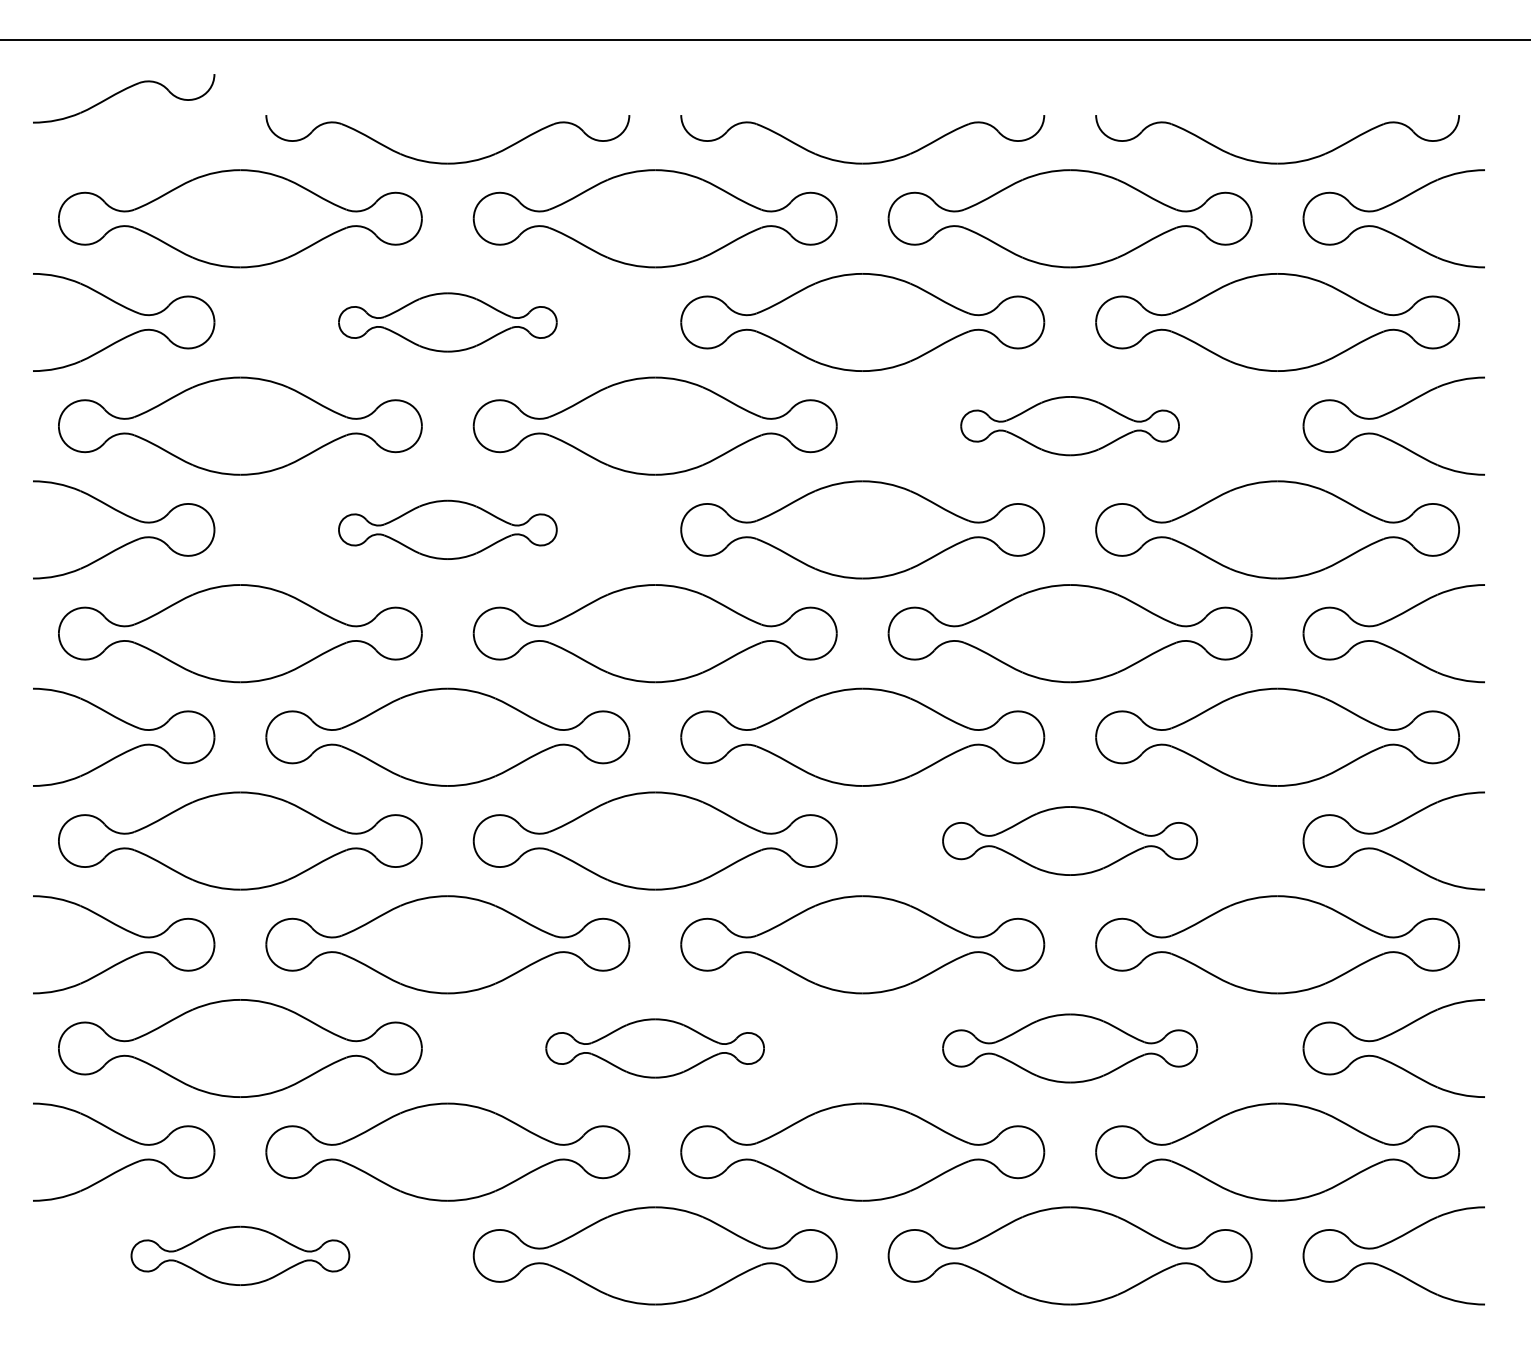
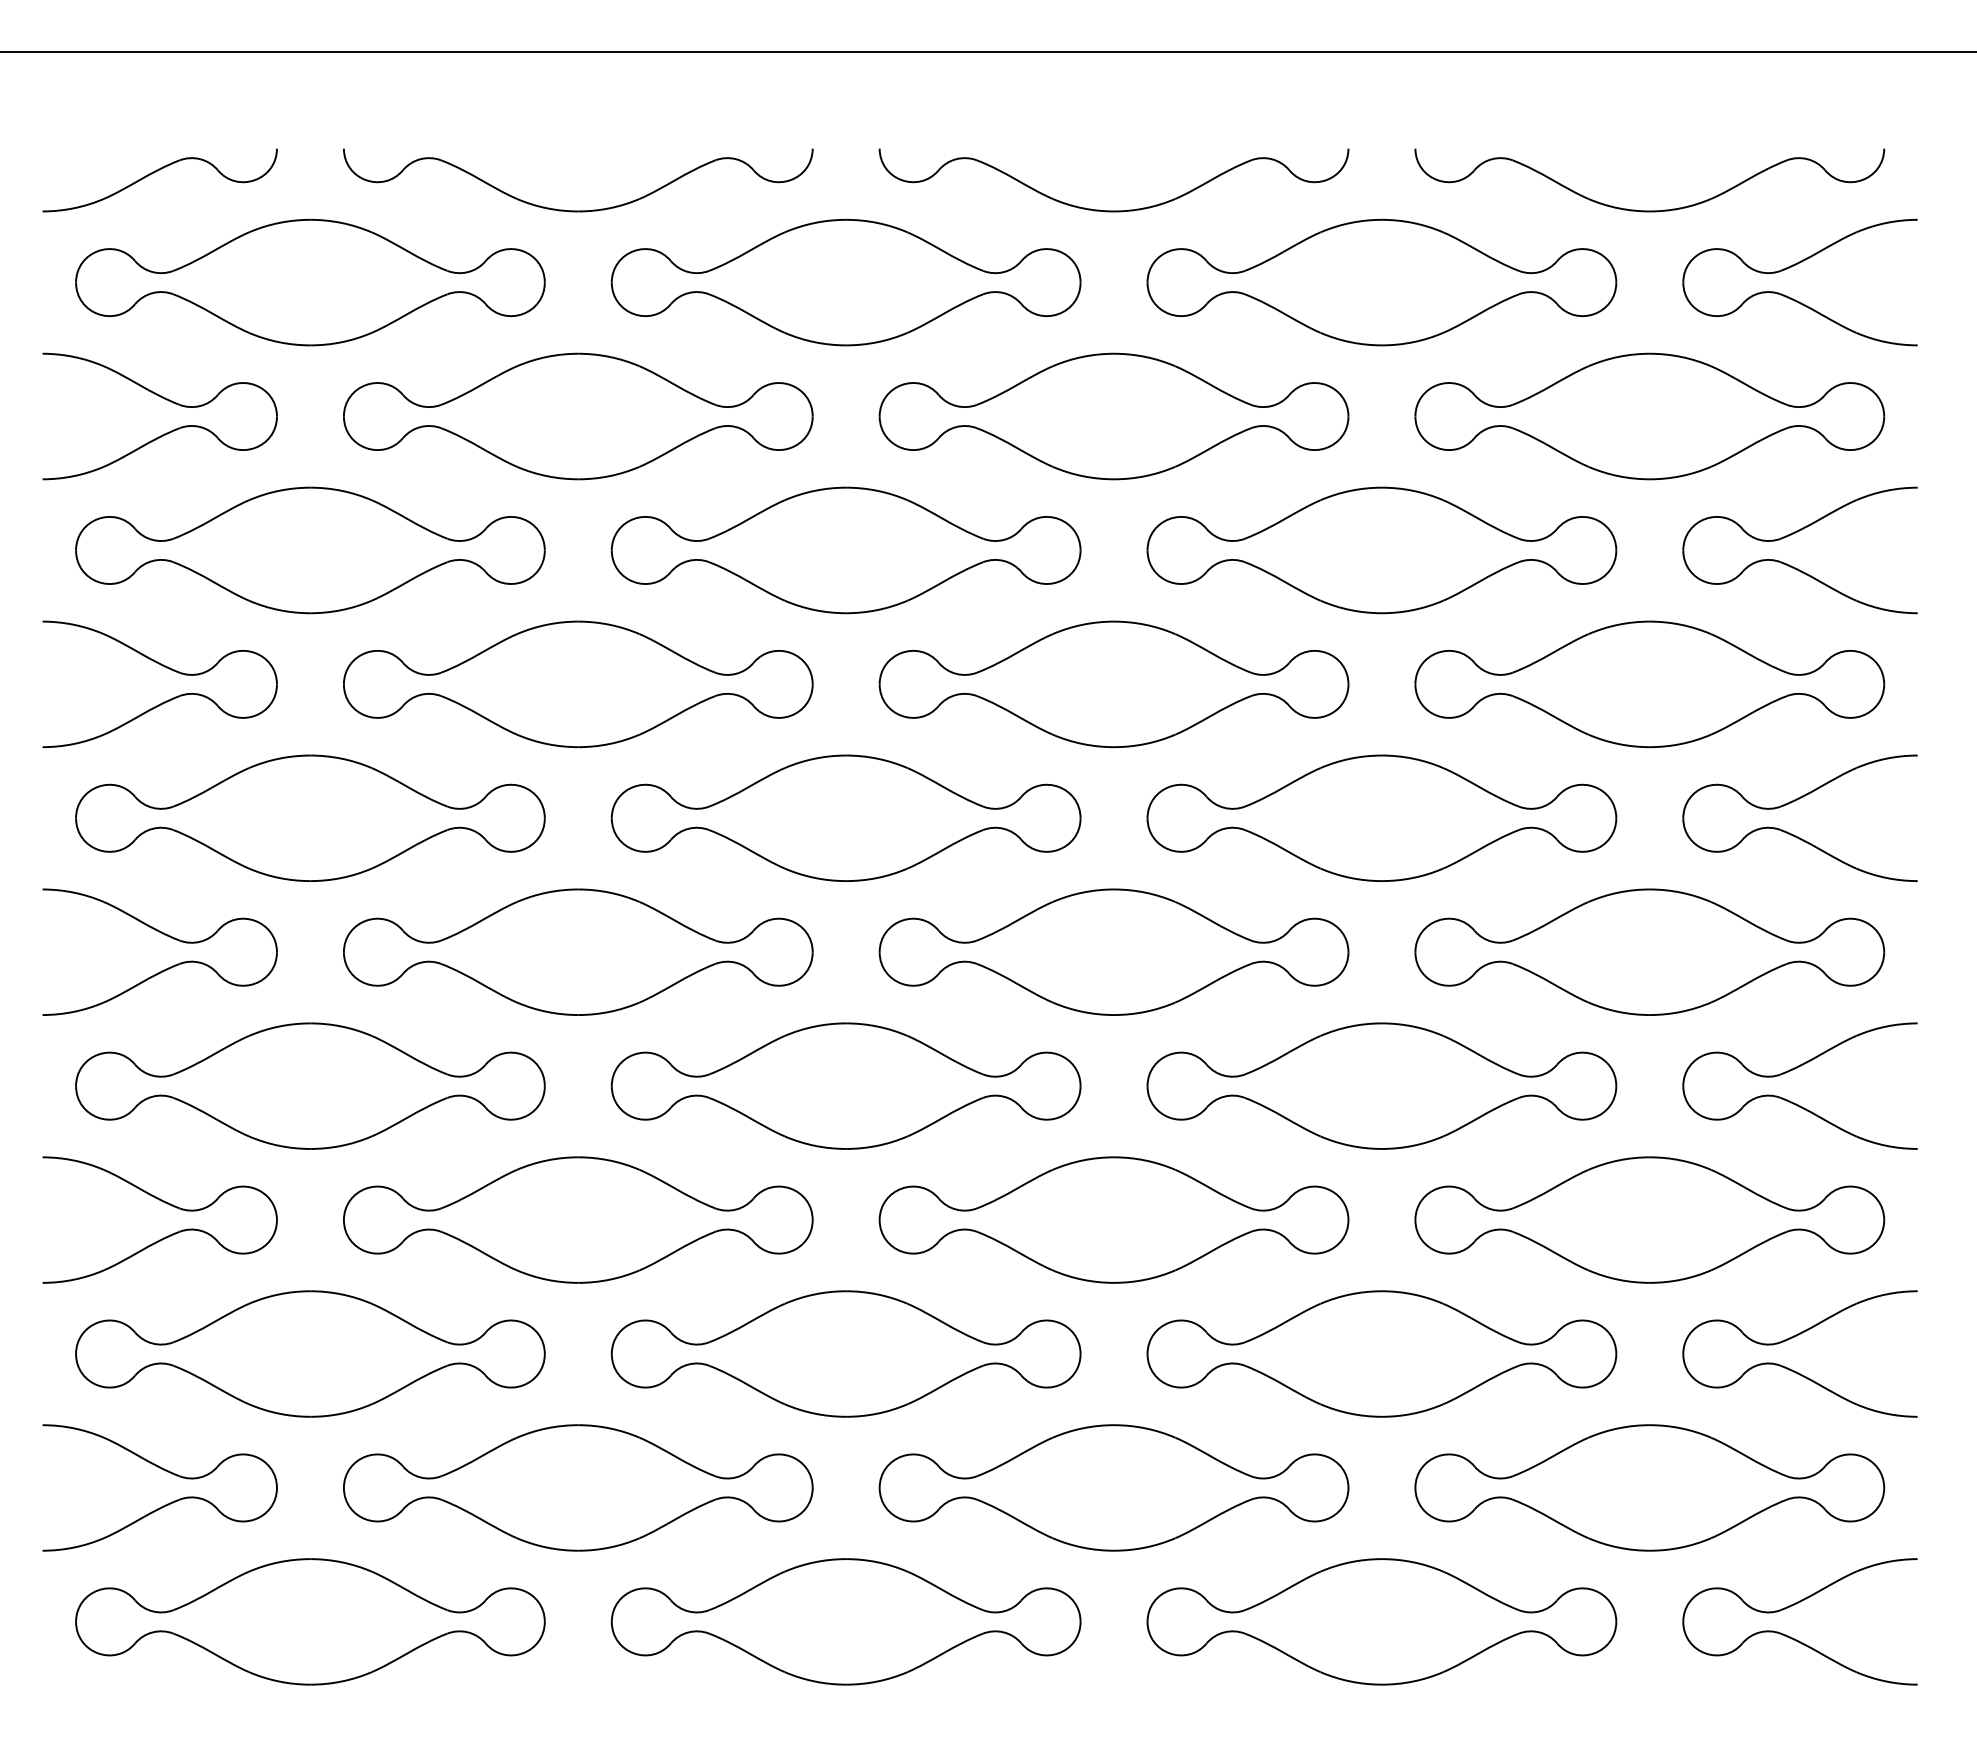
part: (121, 92) -> (156, 172), moved
part: (447, 322) -> (577, 416), size x1.67
part: (1069, 425) -> (1381, 549), size x1.67
part: (447, 529) -> (577, 683), size x1.67
part: (1069, 840) -> (1381, 1085), size x1.43
part: (654, 1048) -> (845, 1354), size x1.67
part: (1069, 1048) -> (1381, 1354), size x1.43
part: (240, 1255) -> (310, 1621), size x1.67

